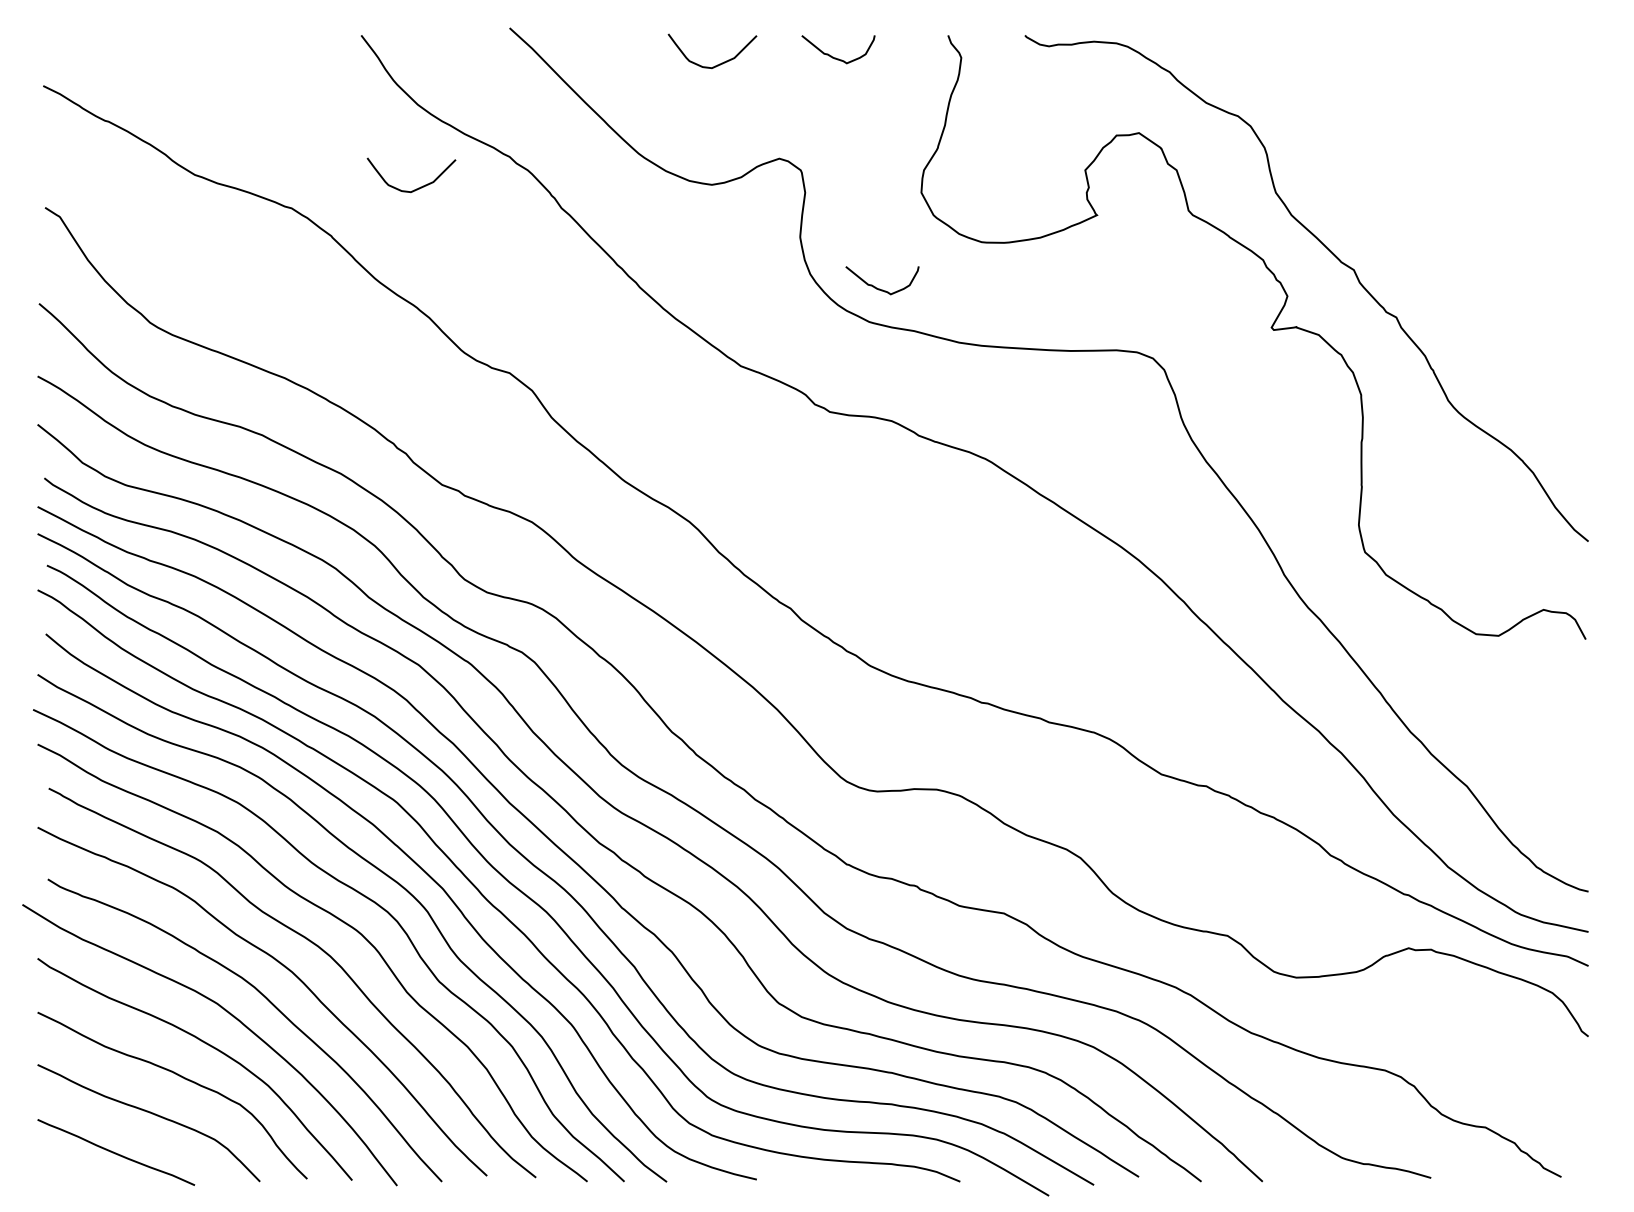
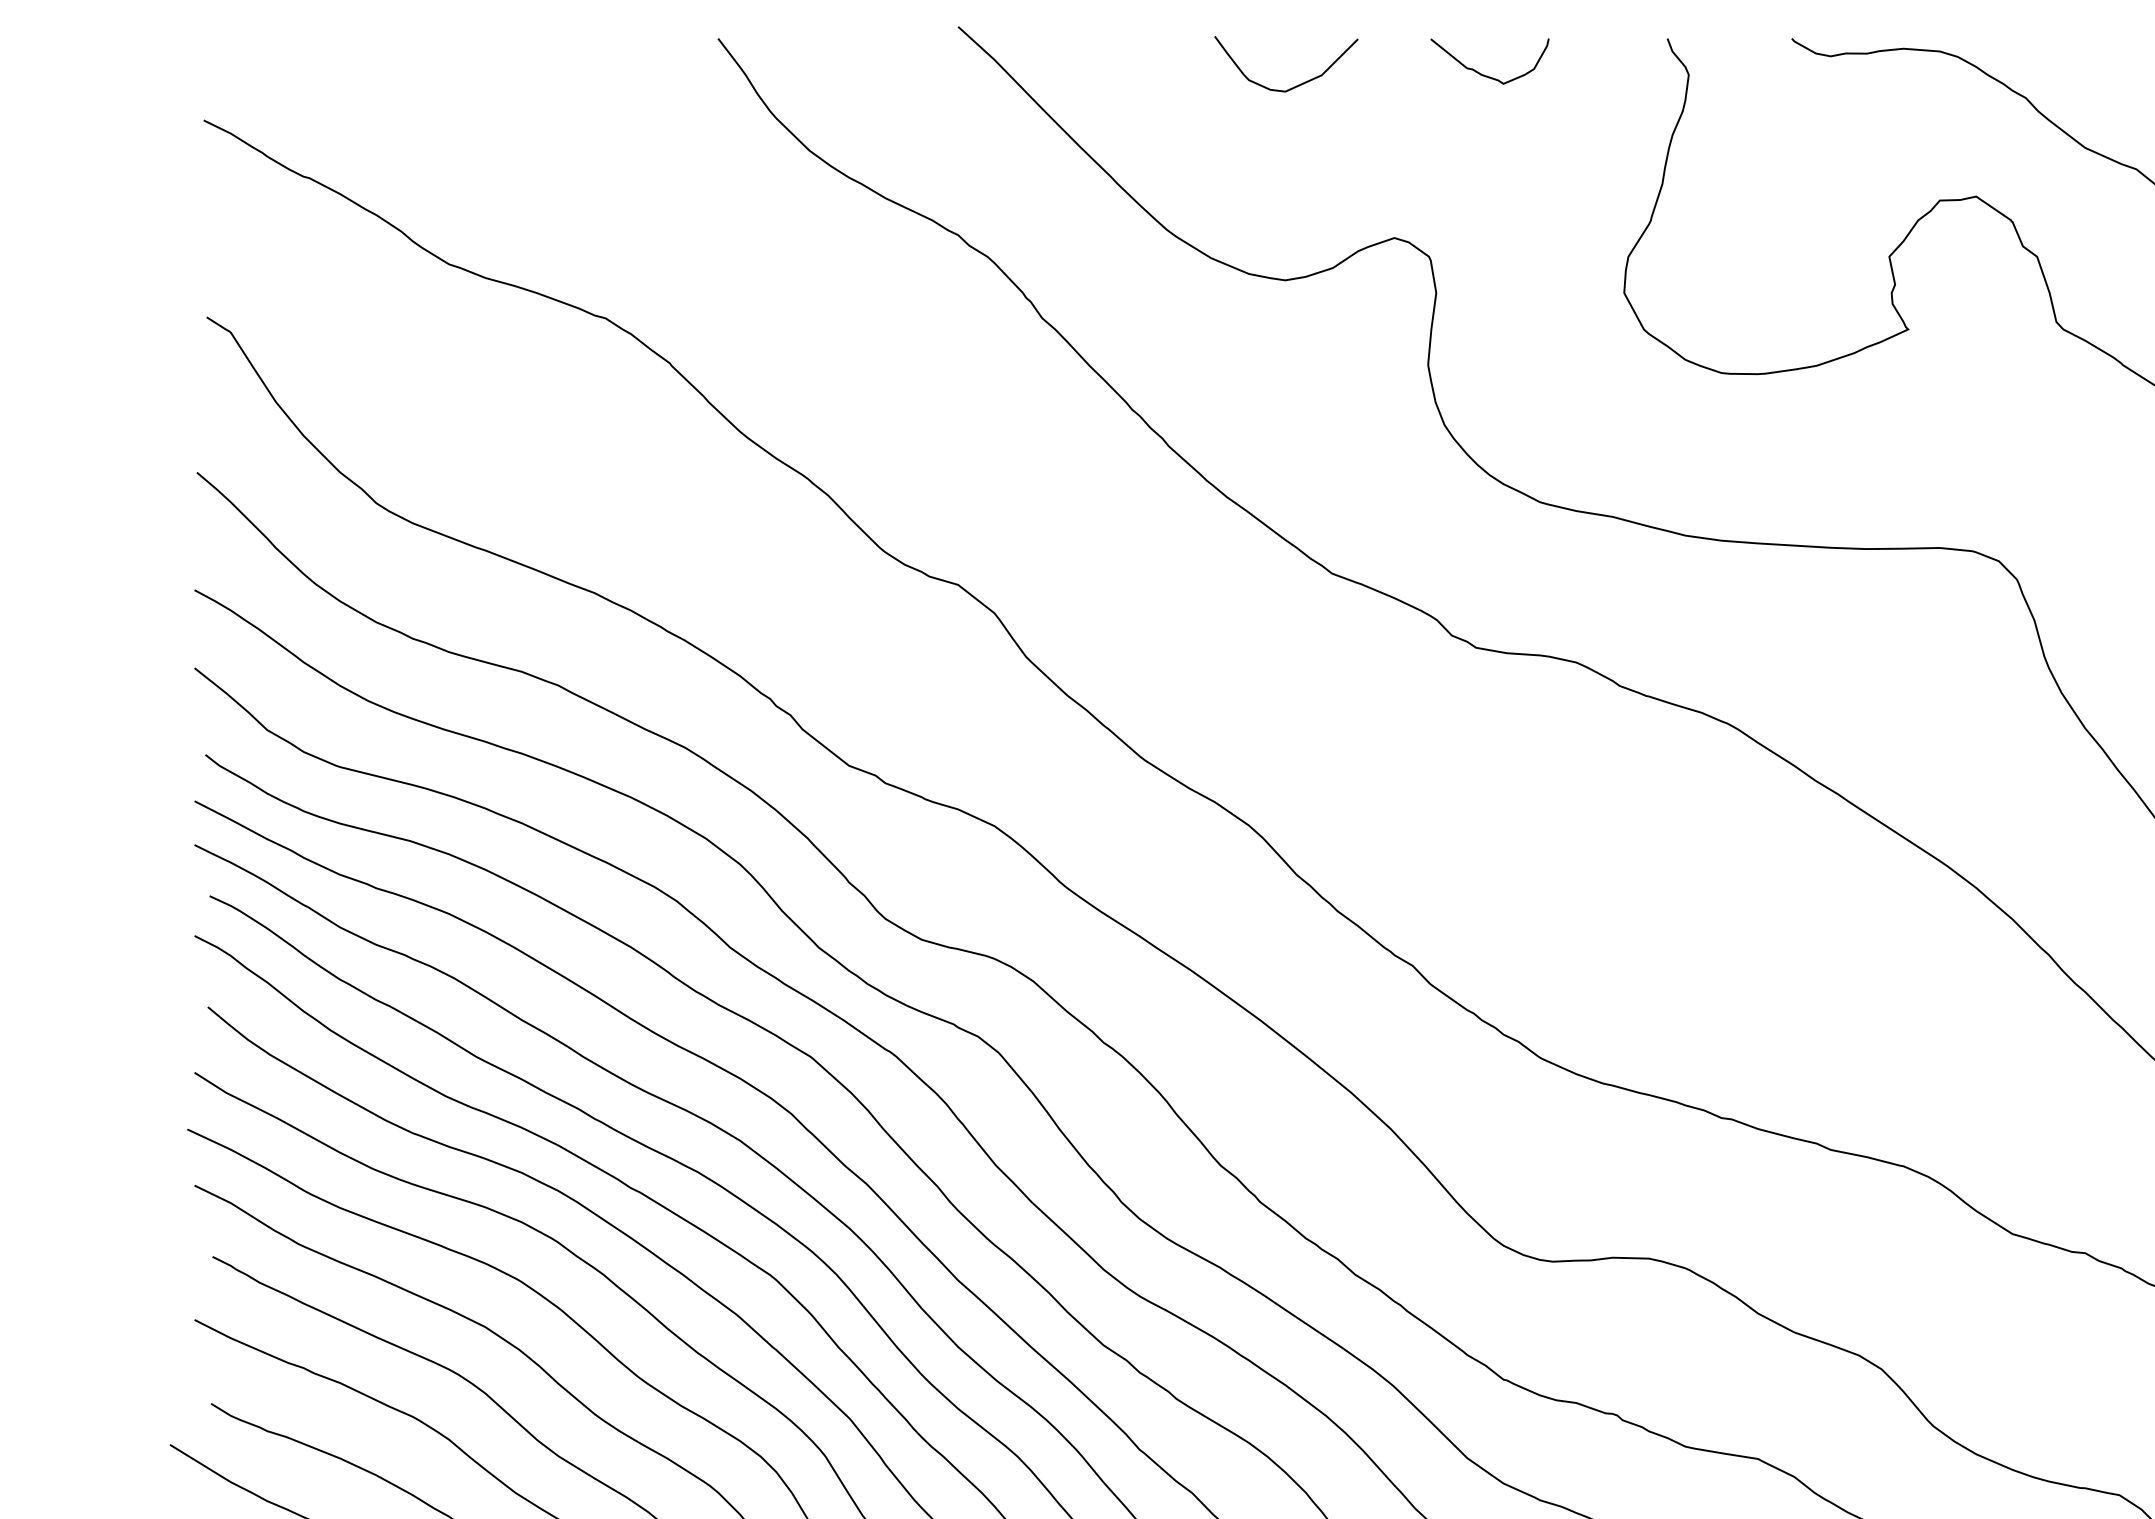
curve: (418, 187) -> (810, 284), removed
curve: (879, 288) -> (1556, 447), removed

